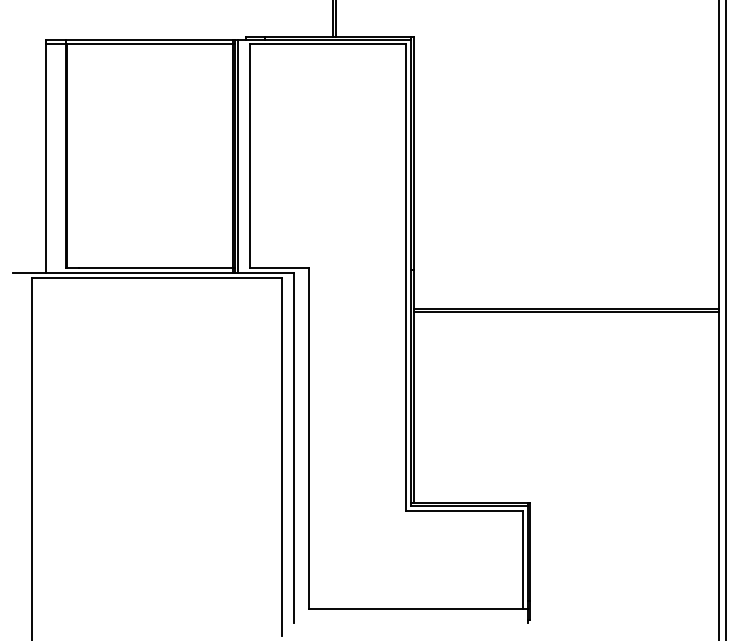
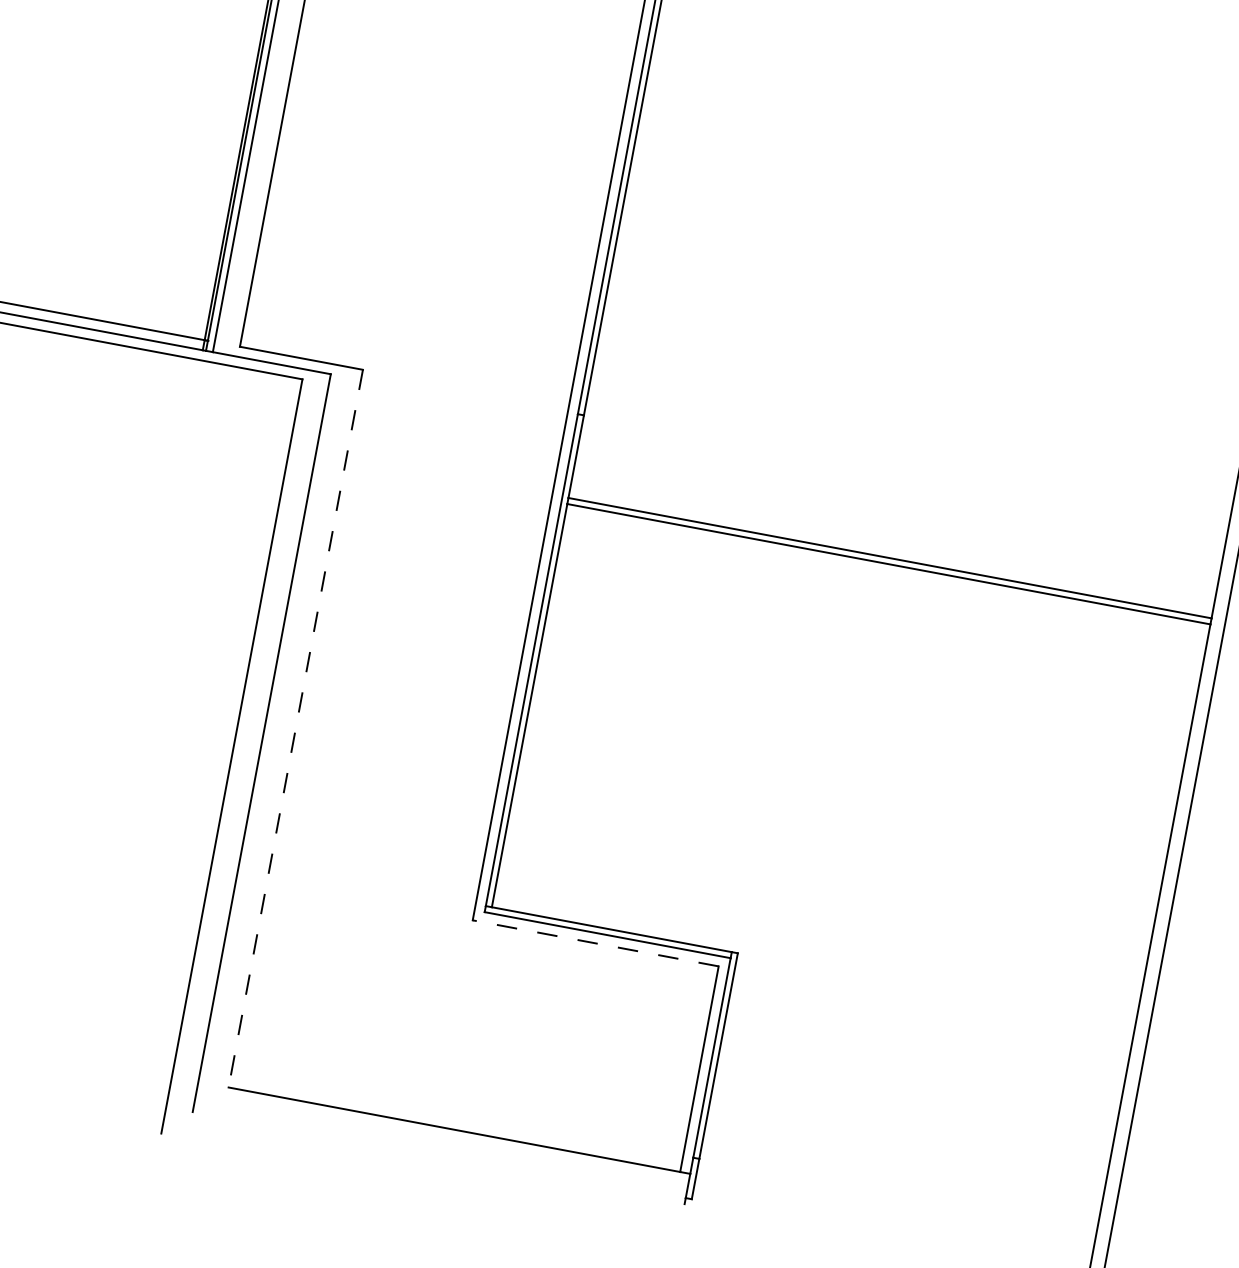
line: (308, 438) -> (295, 728), solid -> dashed
line: (463, 511) -> (593, 943), solid -> dashed

